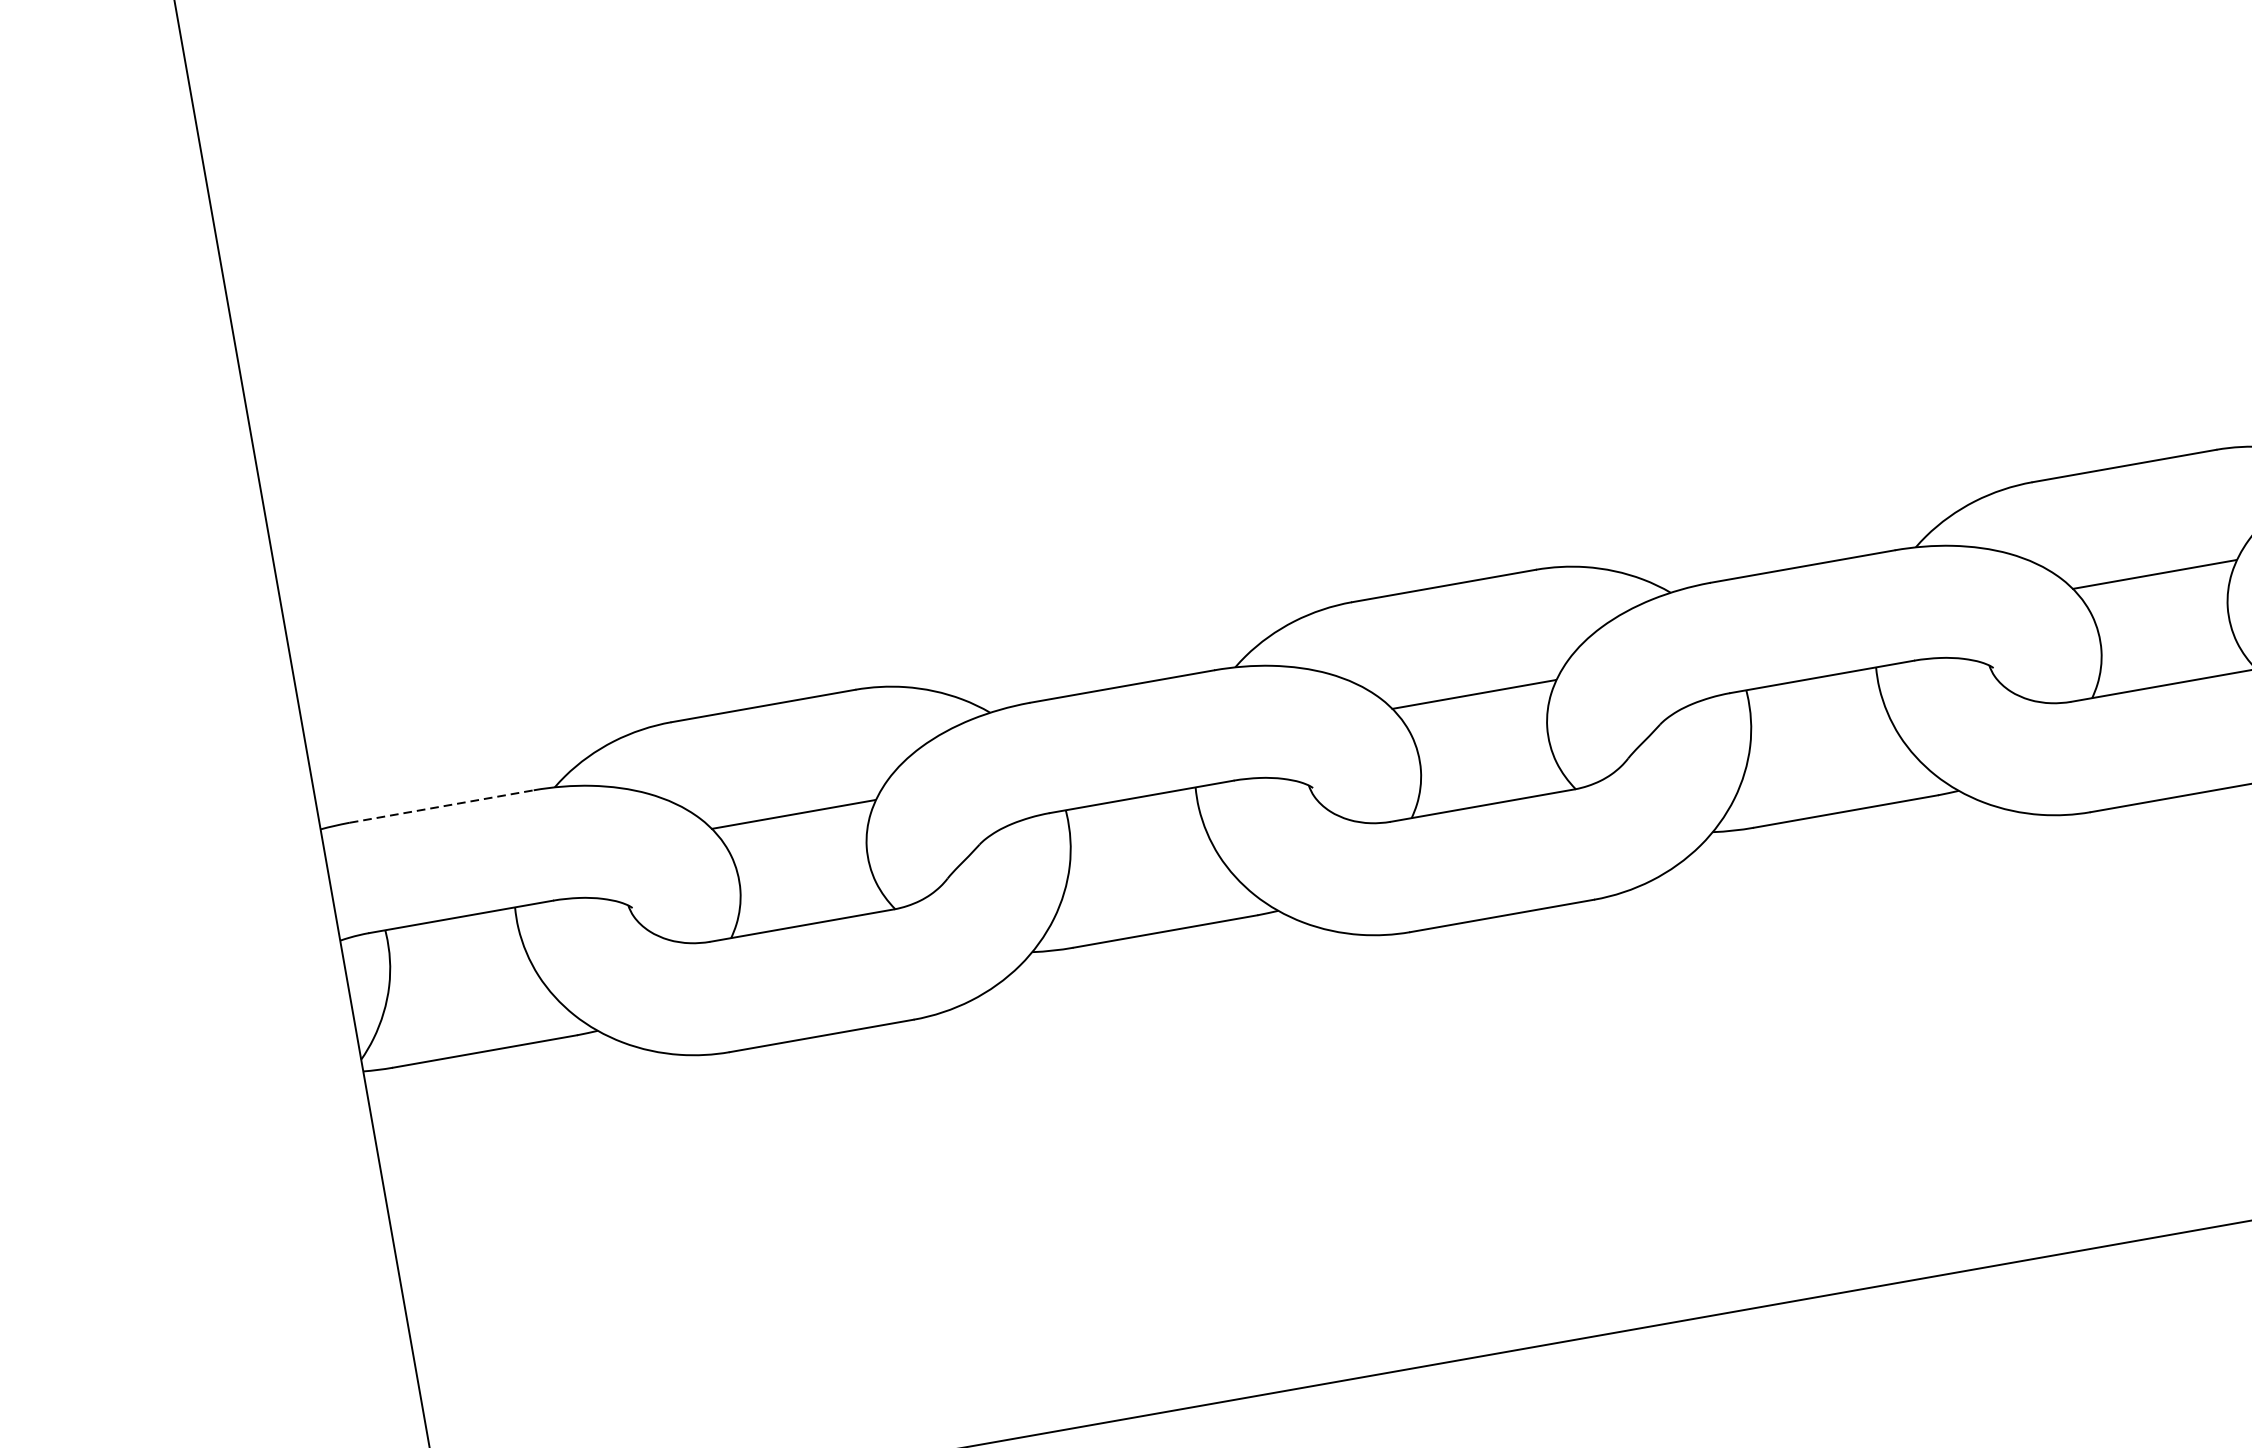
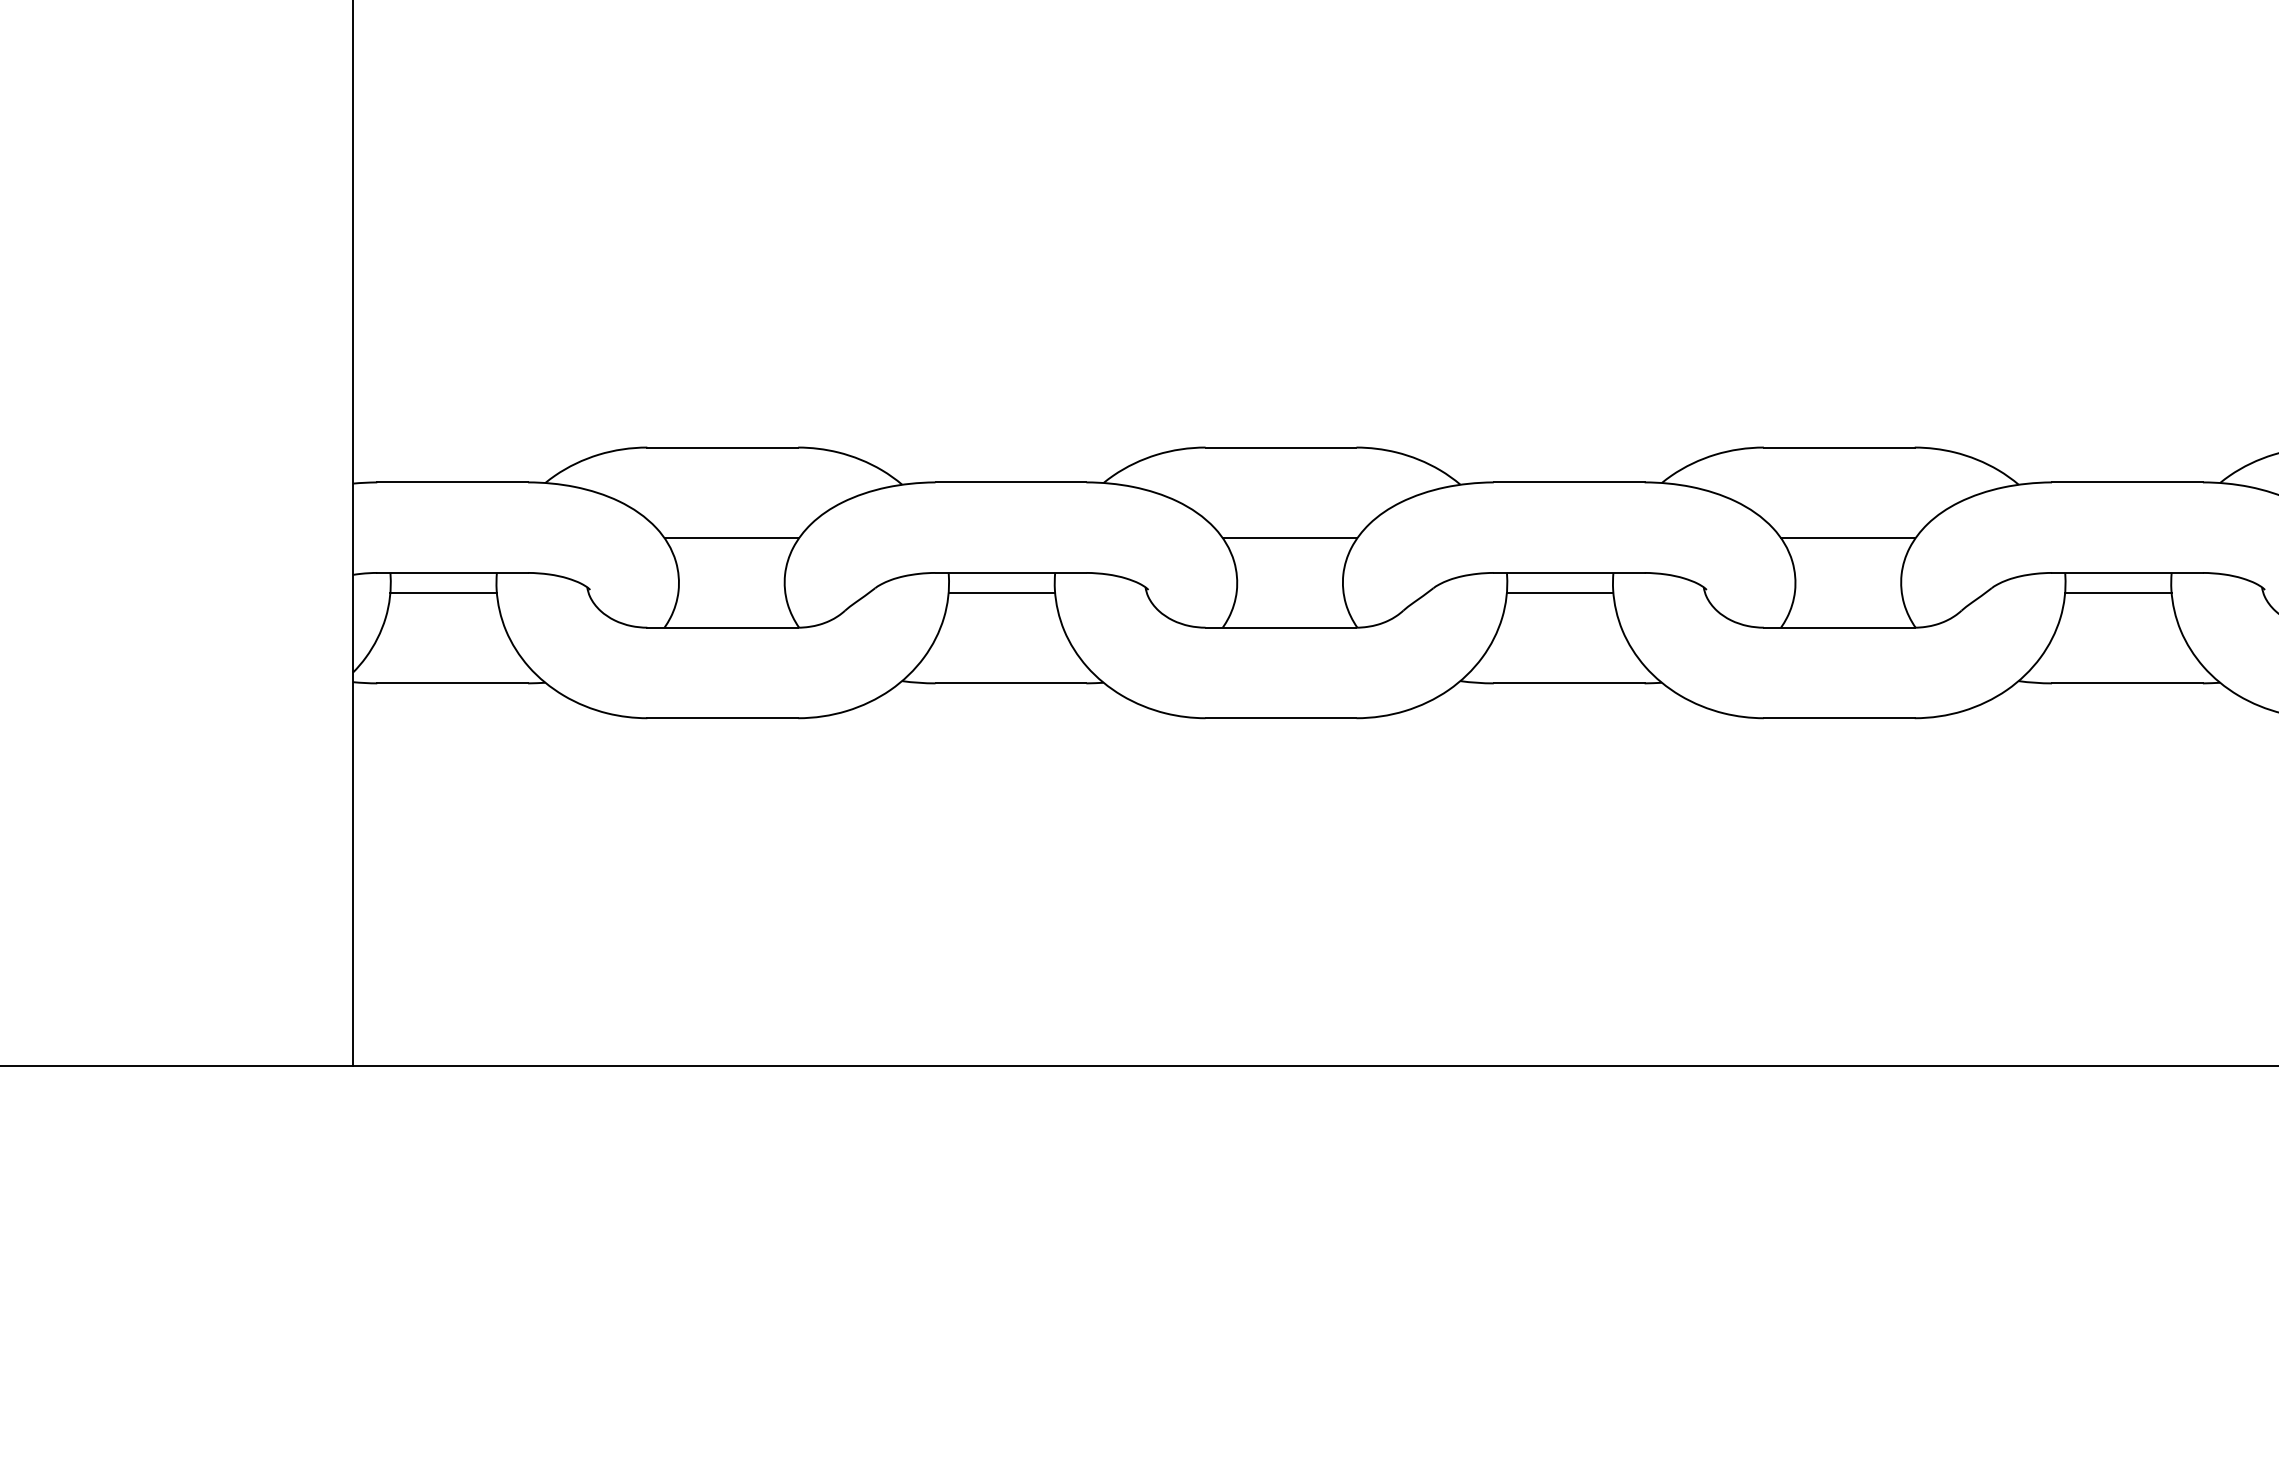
line: (1814, 702) -> (1559, 592), added
line: (442, 806) -> (453, 482), dashed -> solid
line: (1134, 822) -> (1001, 592), added
line: (454, 942) -> (443, 592), added

